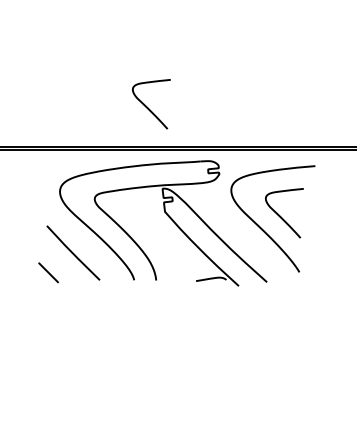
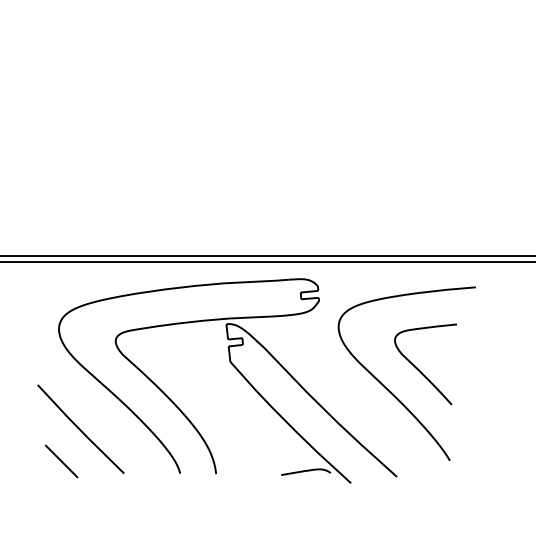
curve: (148, 107) -> (203, 191), removed
line: (48, 272) -> (61, 460), moved

